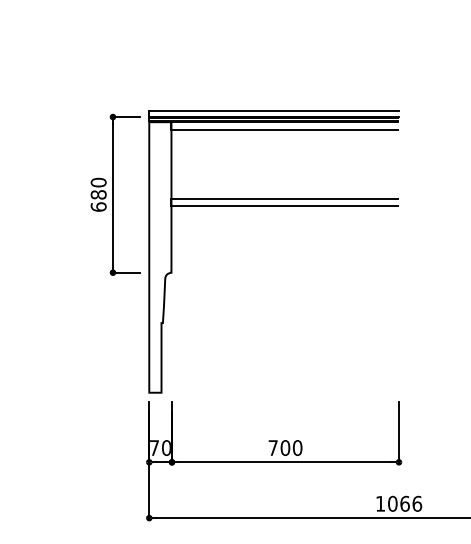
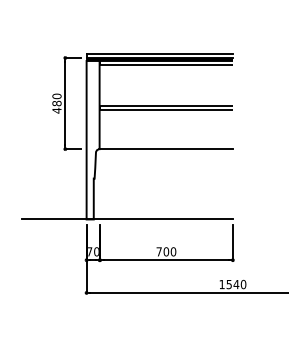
text: (97, 206) -> (56, 110), 680 -> 480
line: (283, 273) -> (165, 149), added
line: (219, 392) -> (127, 219), added
text: (405, 503) -> (236, 284), 1066 -> 1540

